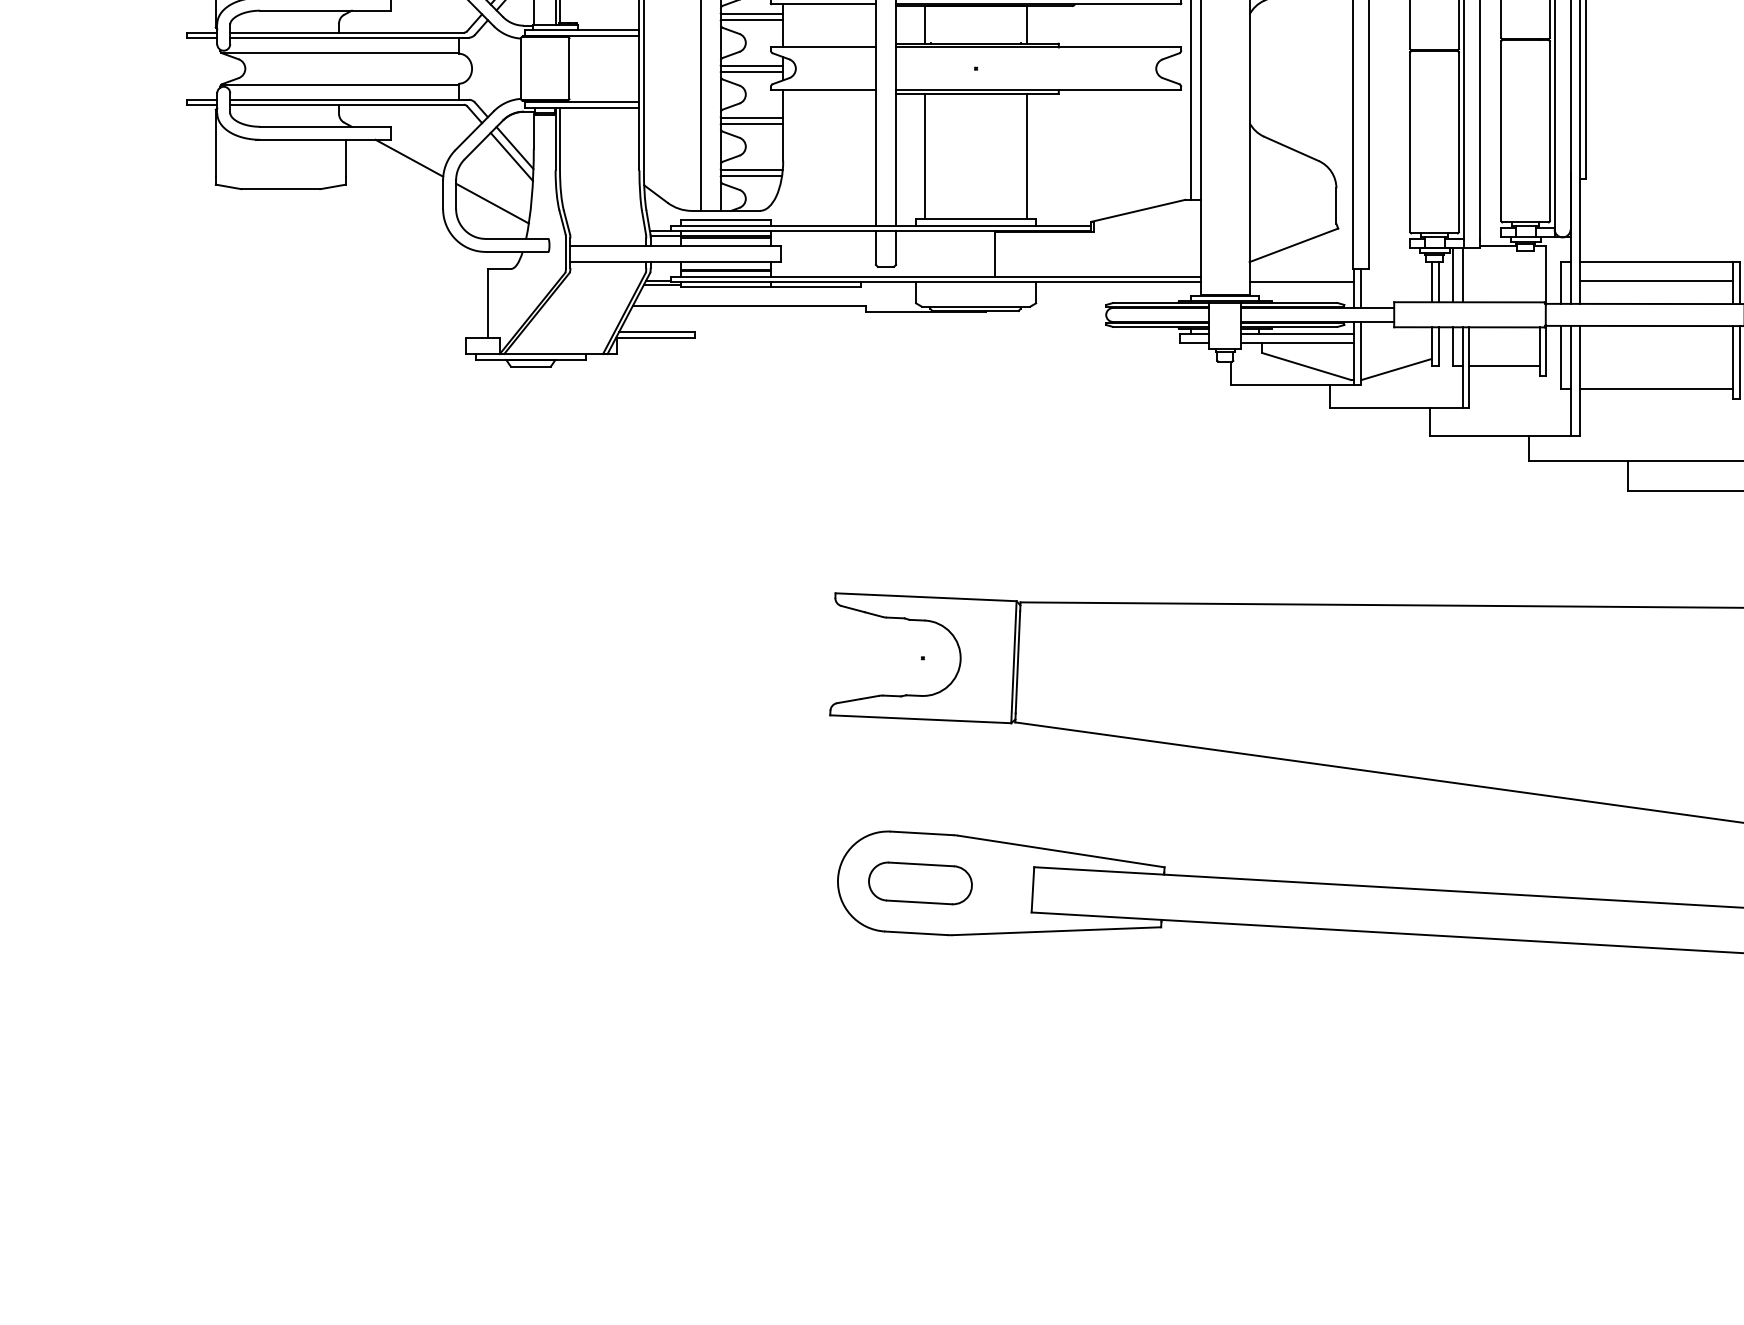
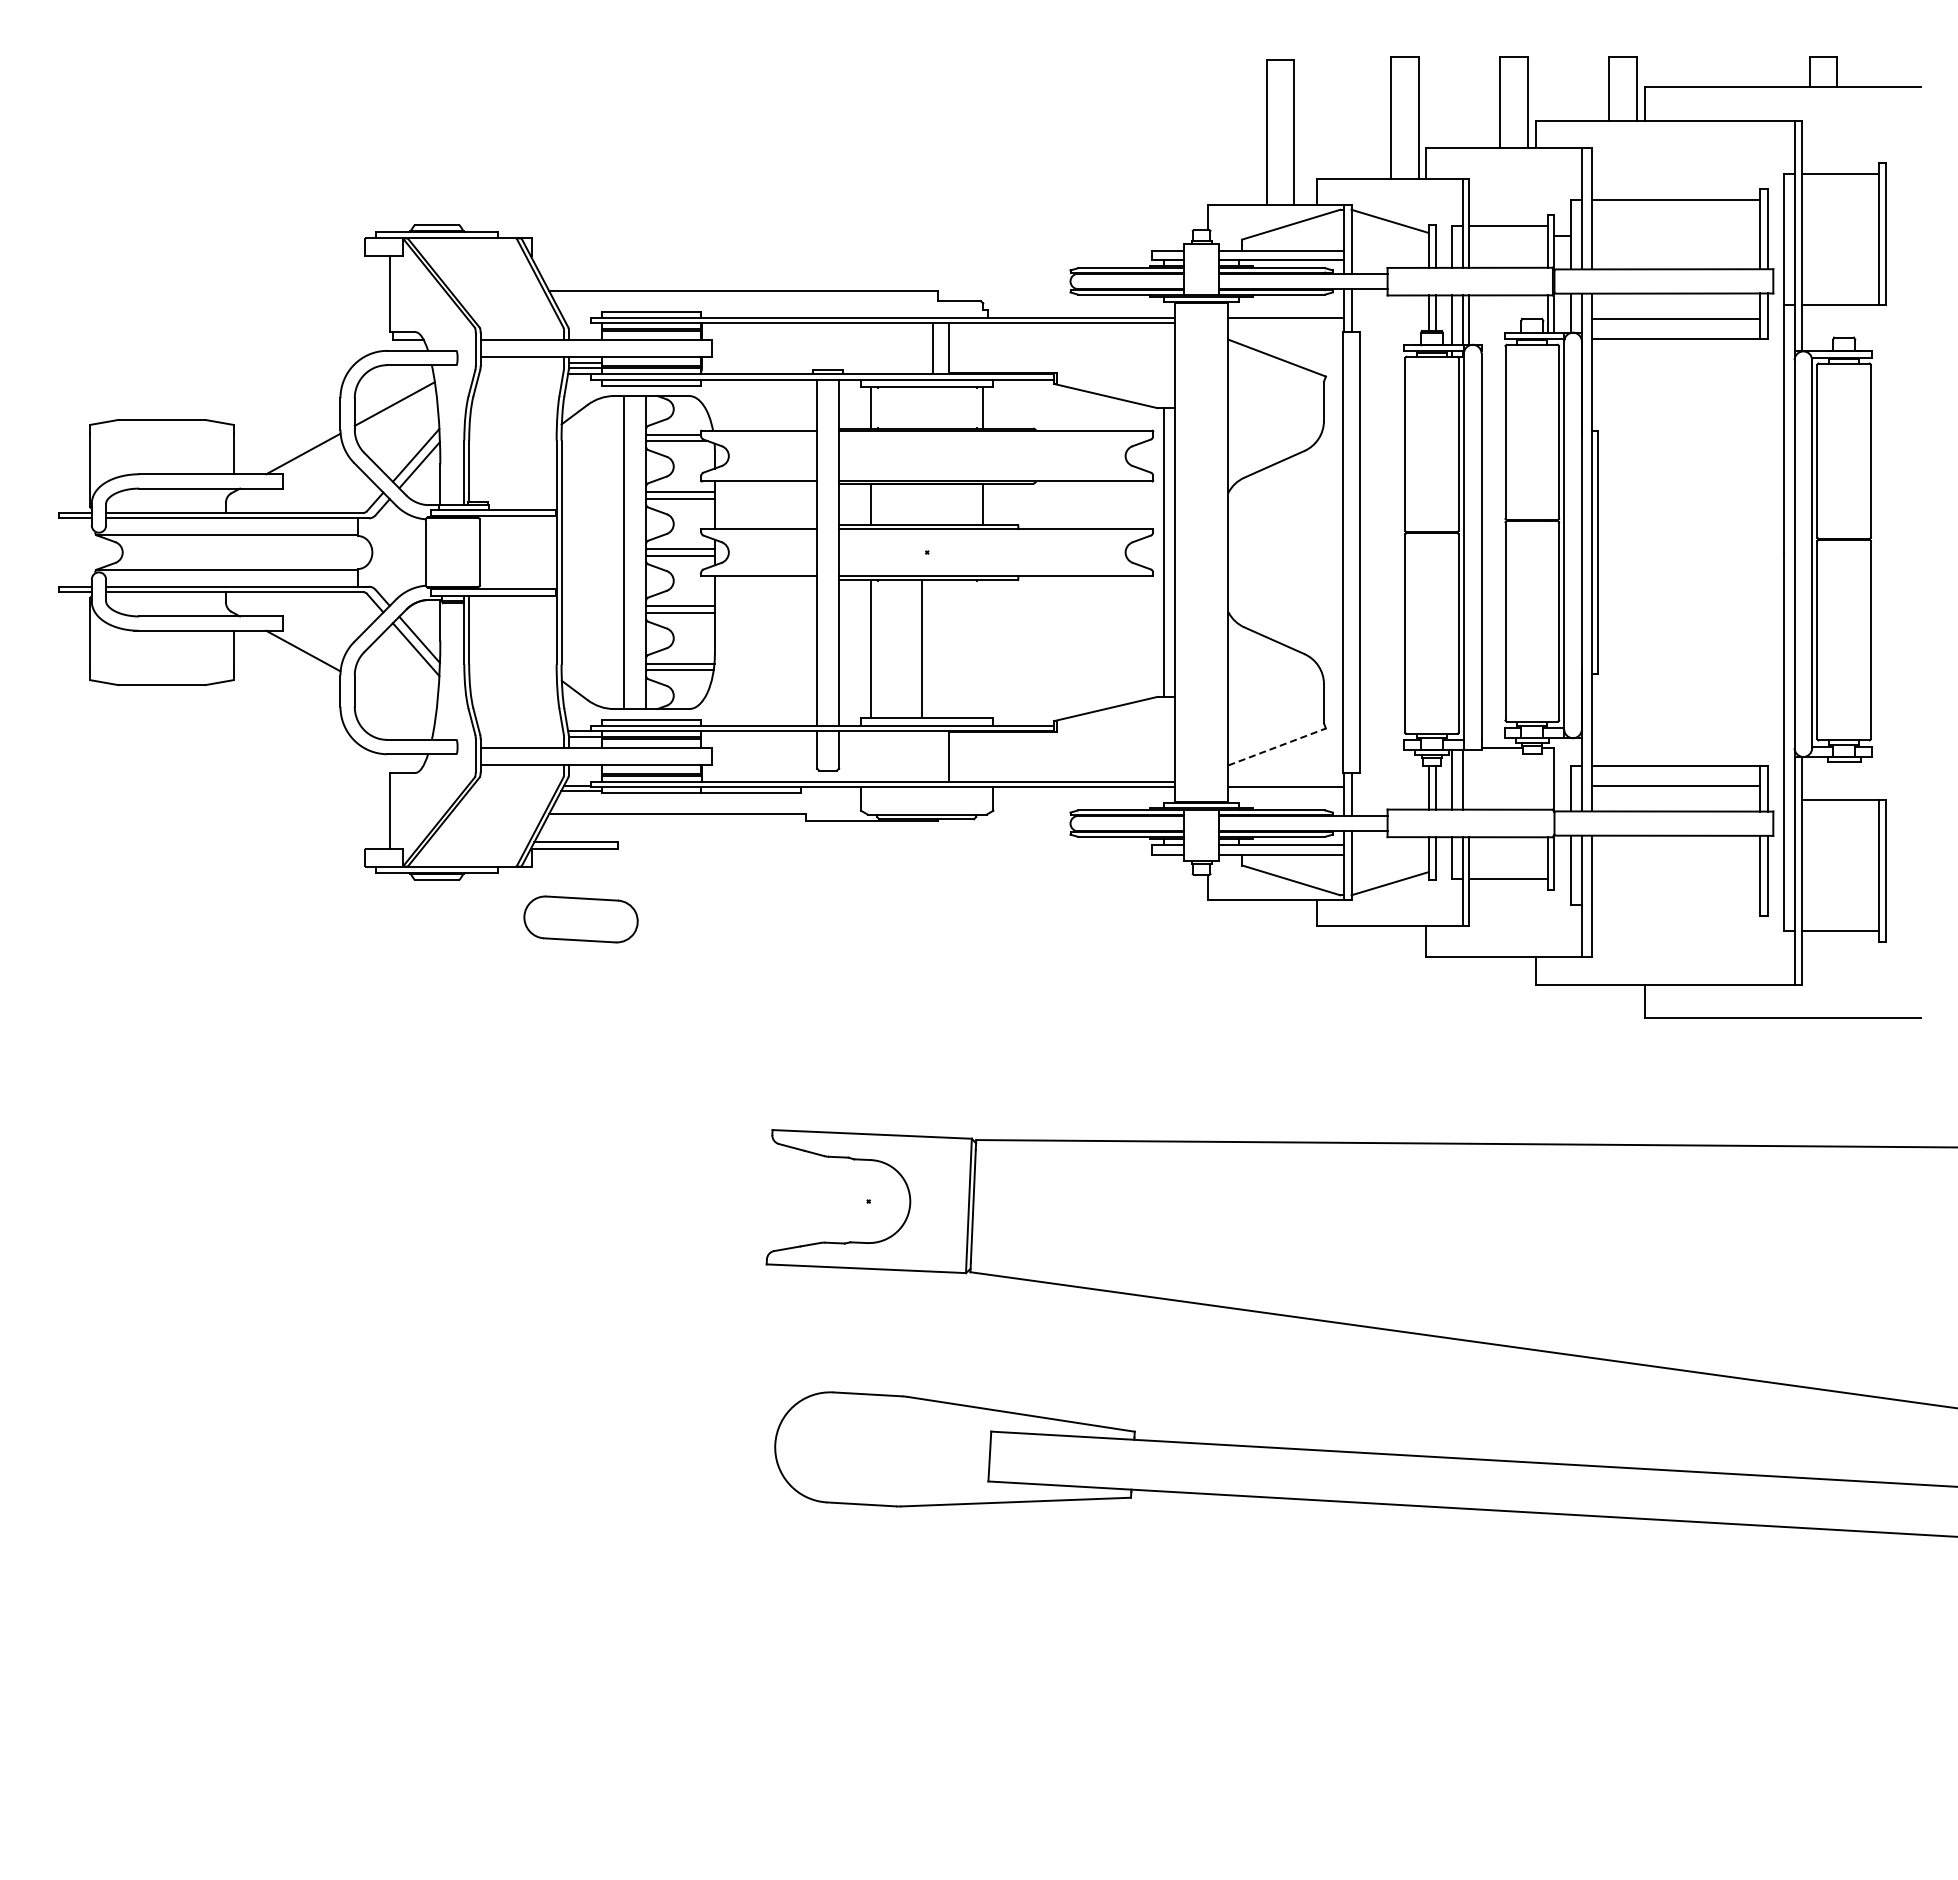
line: (1027, 155) -> (922, 648), moved
line: (492, 203) -> (394, 700), removed
line: (1294, 244) -> (1277, 746), solid -> dashed
line: (1655, 388) -> (1675, 904), removed
part: (919, 883) -> (580, 919), moved

